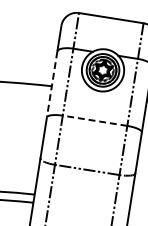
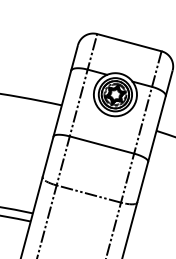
line: (52, 85) -> (62, 104), dashed -> solid
line: (94, 120) -> (101, 144), dashed -> solid

